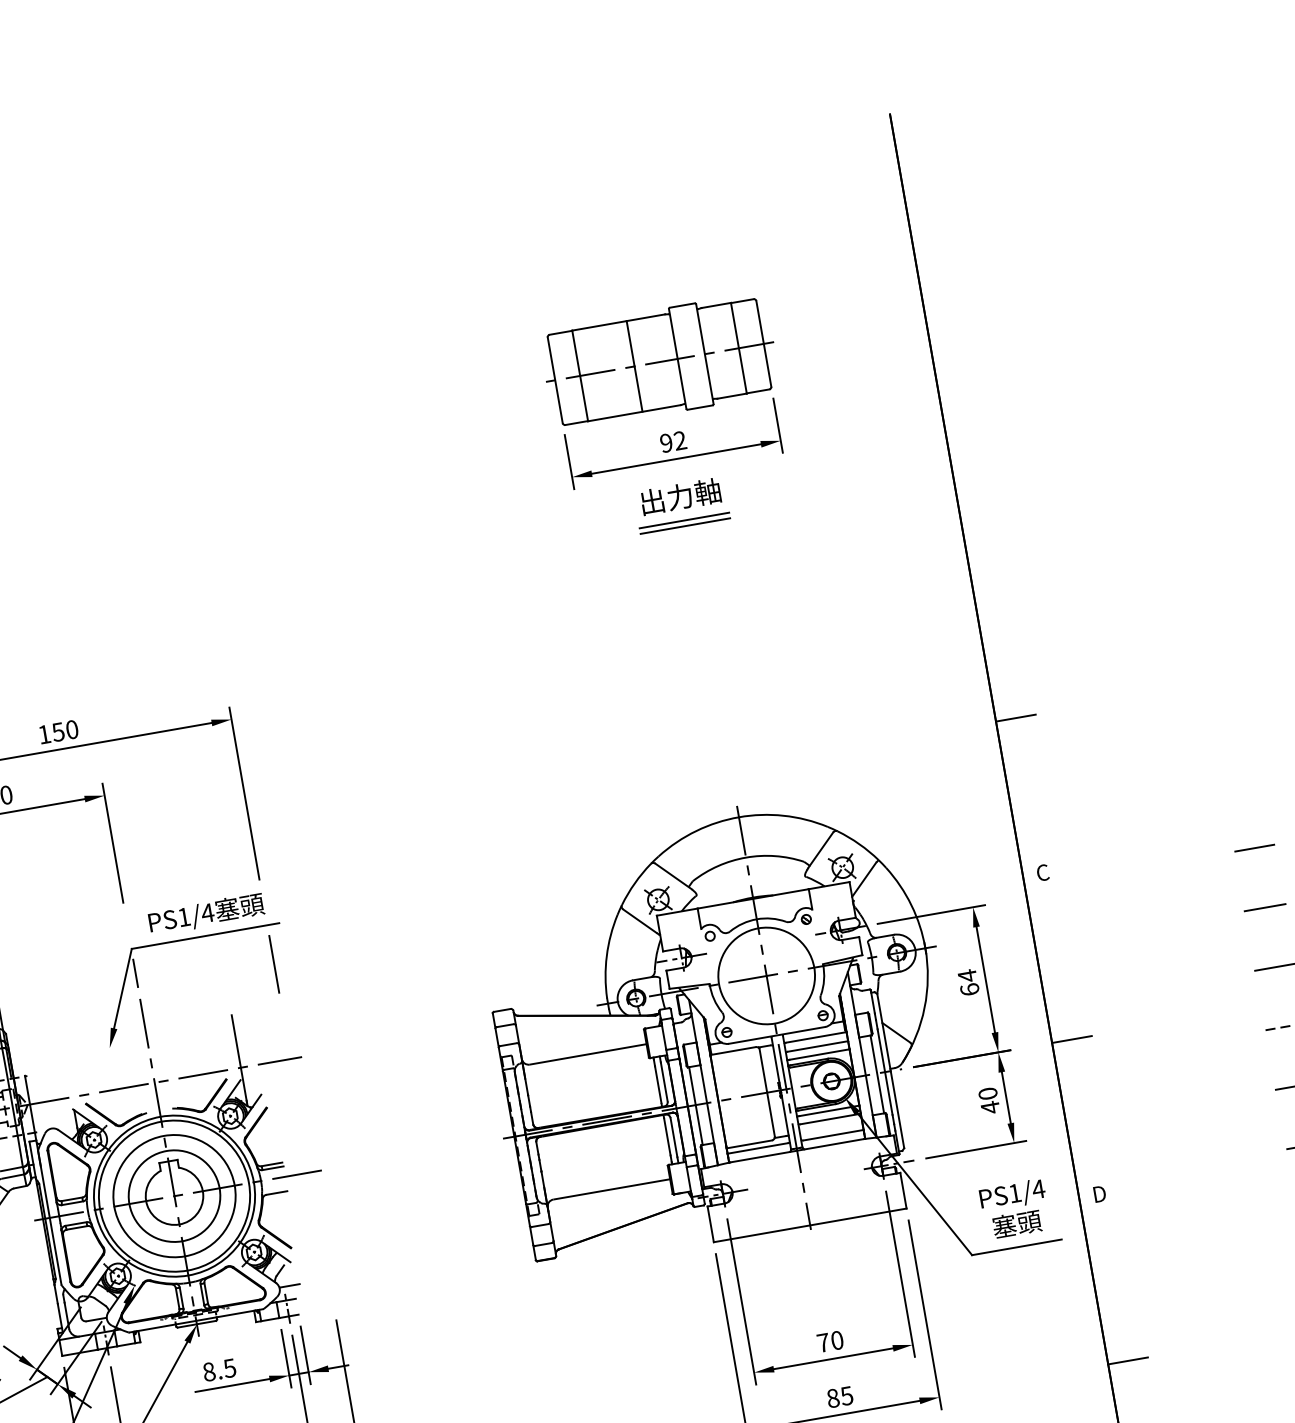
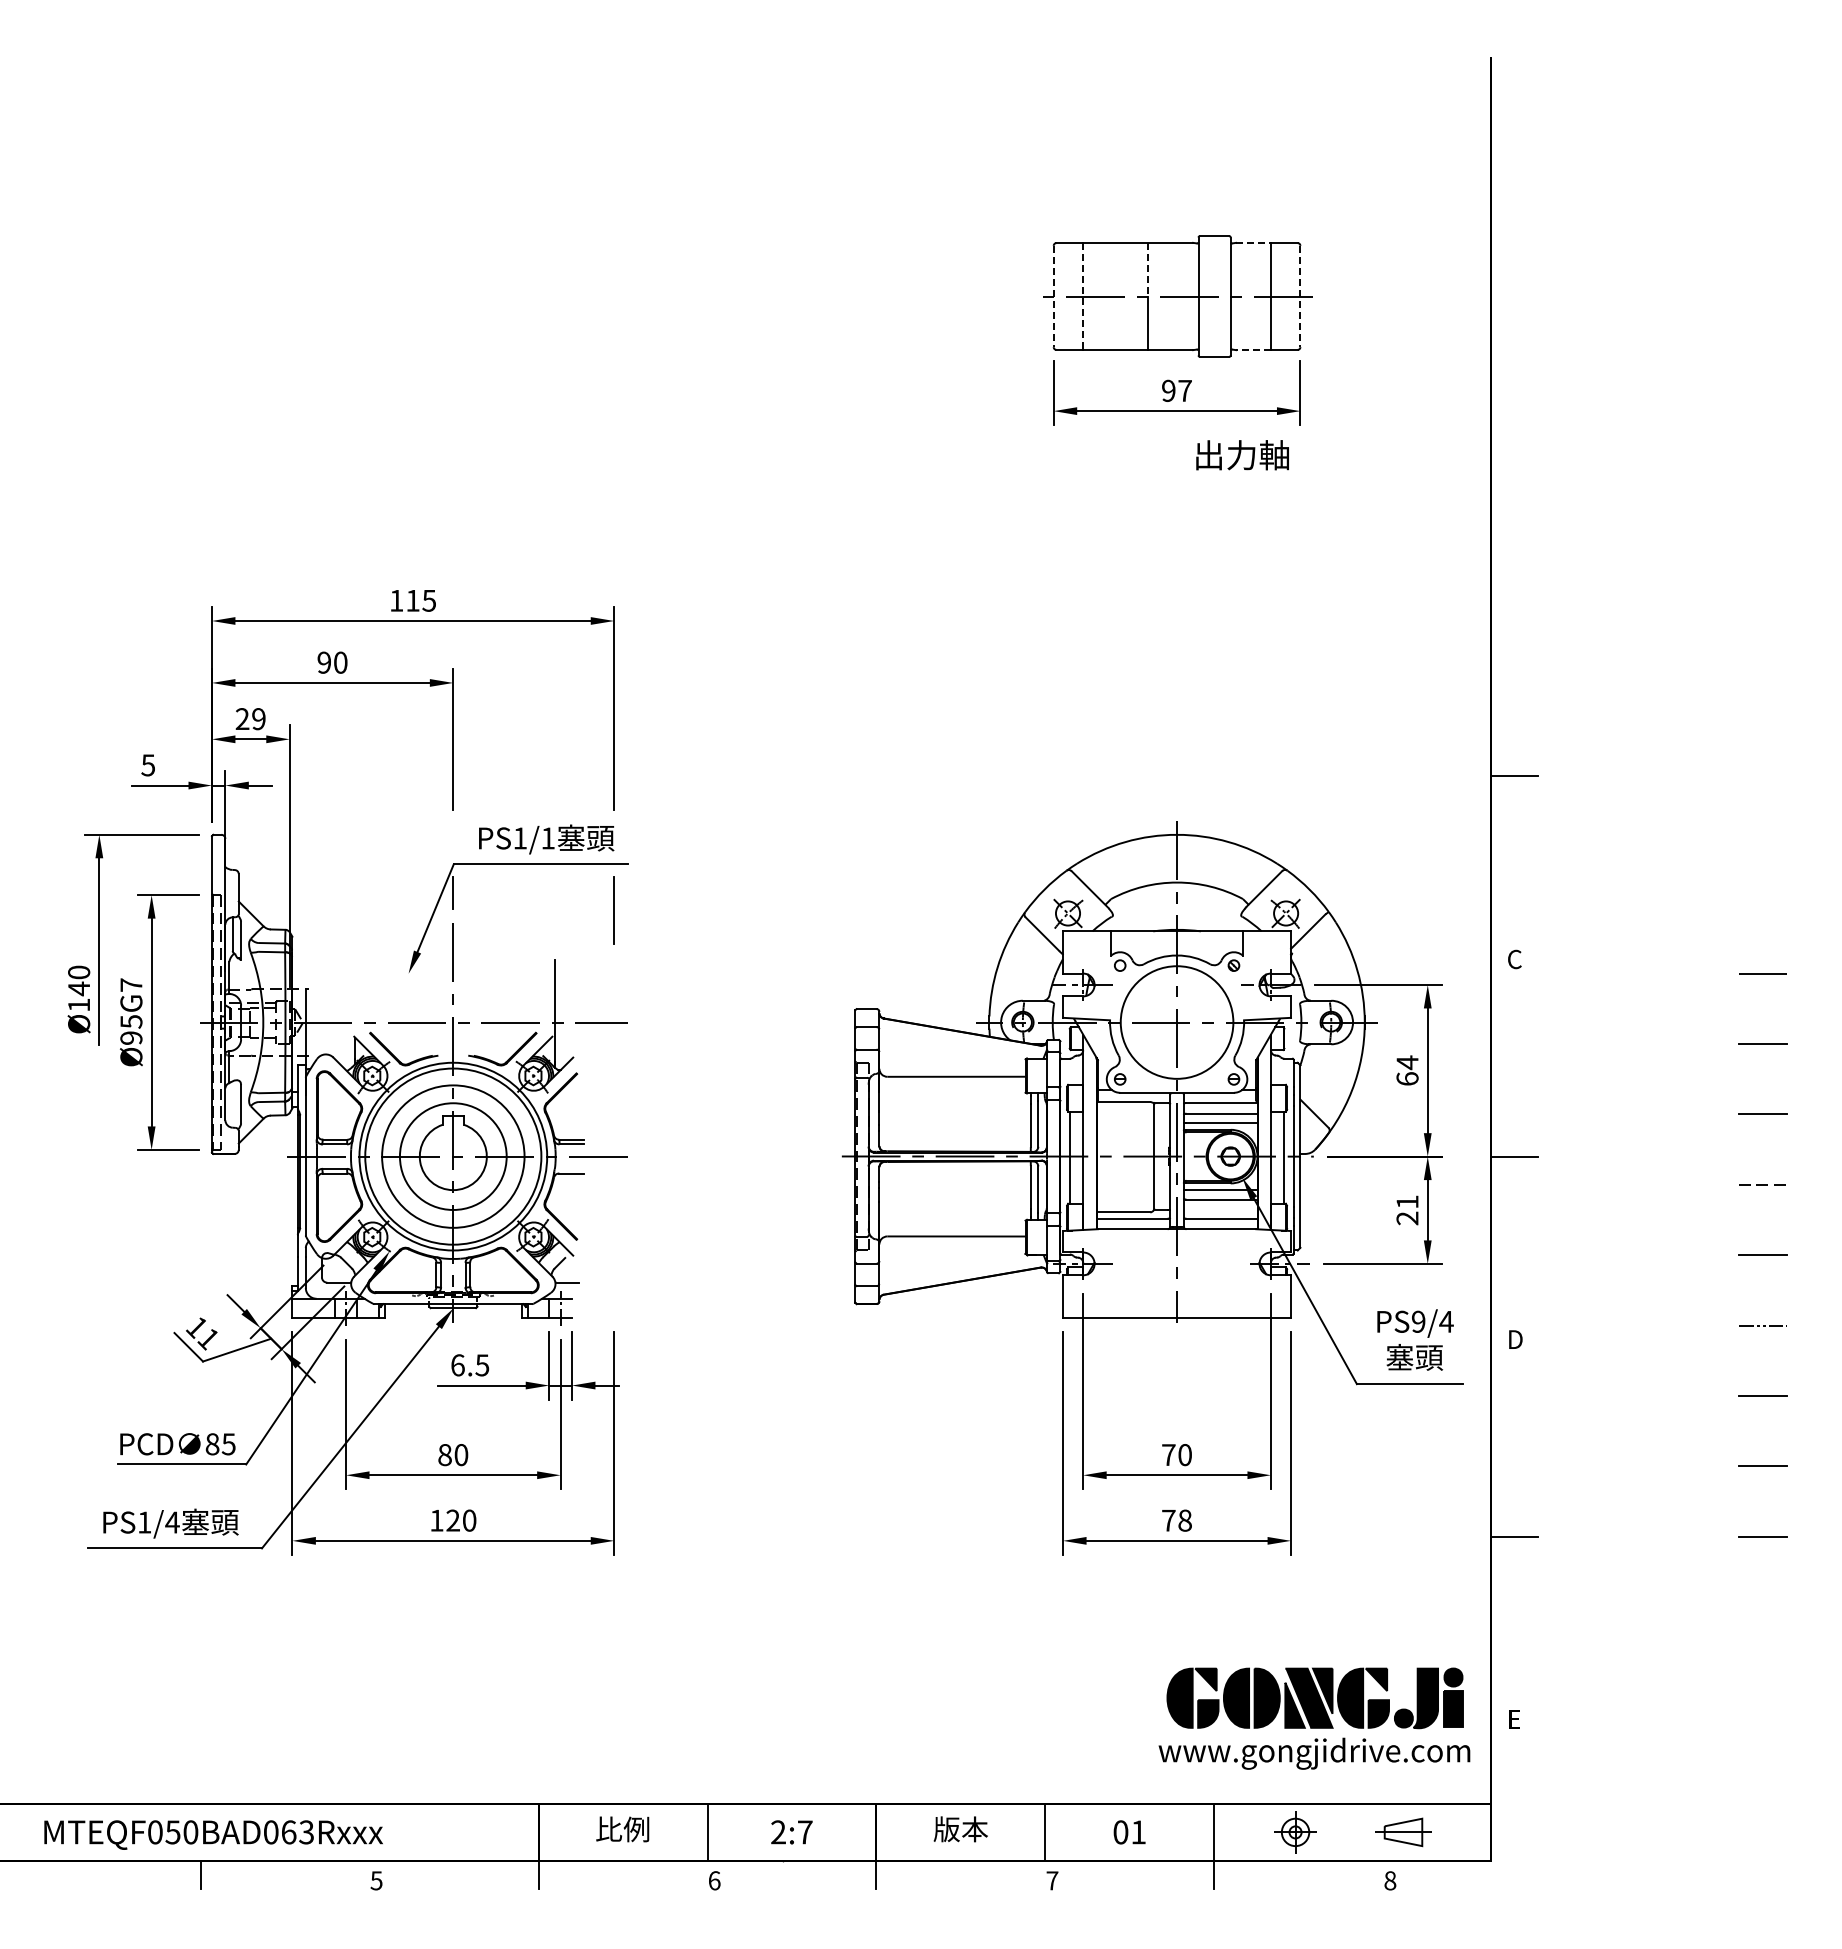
line: (717, 305) -> (1254, 242), solid -> dashed
line: (630, 343) -> (1147, 269), solid -> dashed
line: (763, 343) -> (1300, 296), solid -> dashed
line: (580, 375) -> (1083, 296), solid -> dashed
line: (555, 380) -> (1053, 296), solid -> dashed
line: (732, 396) -> (1253, 350), solid -> dashed
text: (679, 440) -> (1184, 390), 92 -> 97
text: (680, 496) -> (1242, 455), moved
line: (684, 520) -> (1173, 483), removed
line: (685, 525) -> (1173, 489), removed
text: (65, 730) -> (421, 600), 150 -> 115
text: (207, 913) -> (547, 838), PS1/4 -> PS1/1
text: (989, 1100) -> (1407, 1210), 40 -> 21
text: (1014, 1193) -> (1418, 1321), PS1/4 -> PS9/4
text: (208, 1372) -> (457, 1365), 8.5 -> 6.5
text: (839, 1397) -> (1176, 1520), 85 -> 78

